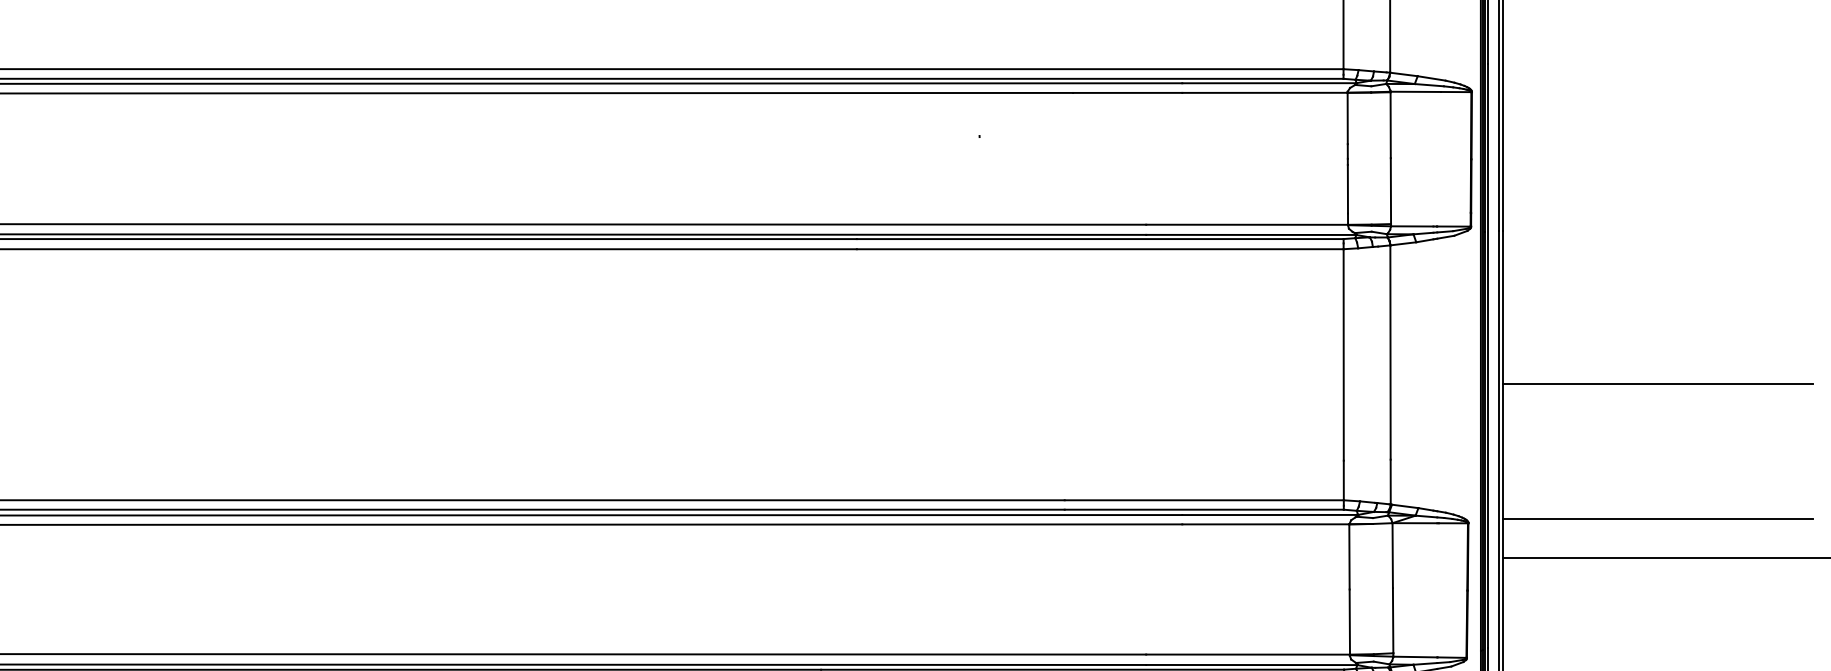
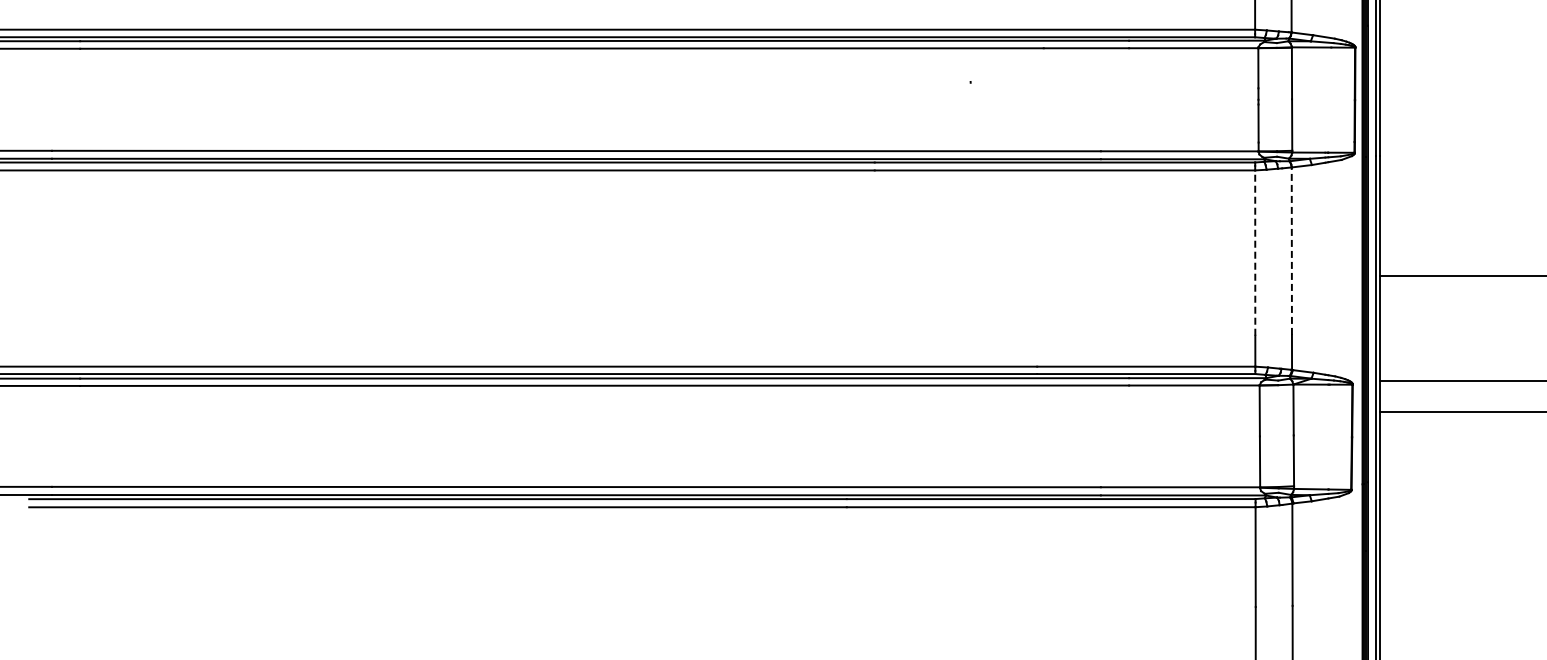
line: (1390, 352) -> (1291, 251), solid -> dashed
line: (1344, 355) -> (1255, 253), solid -> dashed

